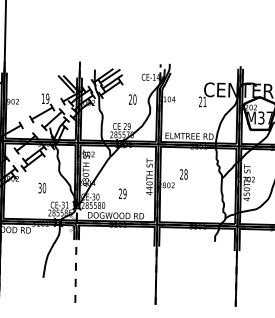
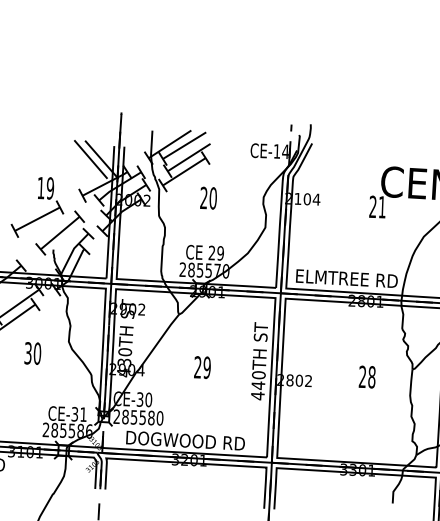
text: (132, 99) -> (208, 197), moved
text: (183, 174) -> (366, 377), moved
text: (42, 187) -> (33, 352), moved
text: (122, 193) -> (201, 366), moved

